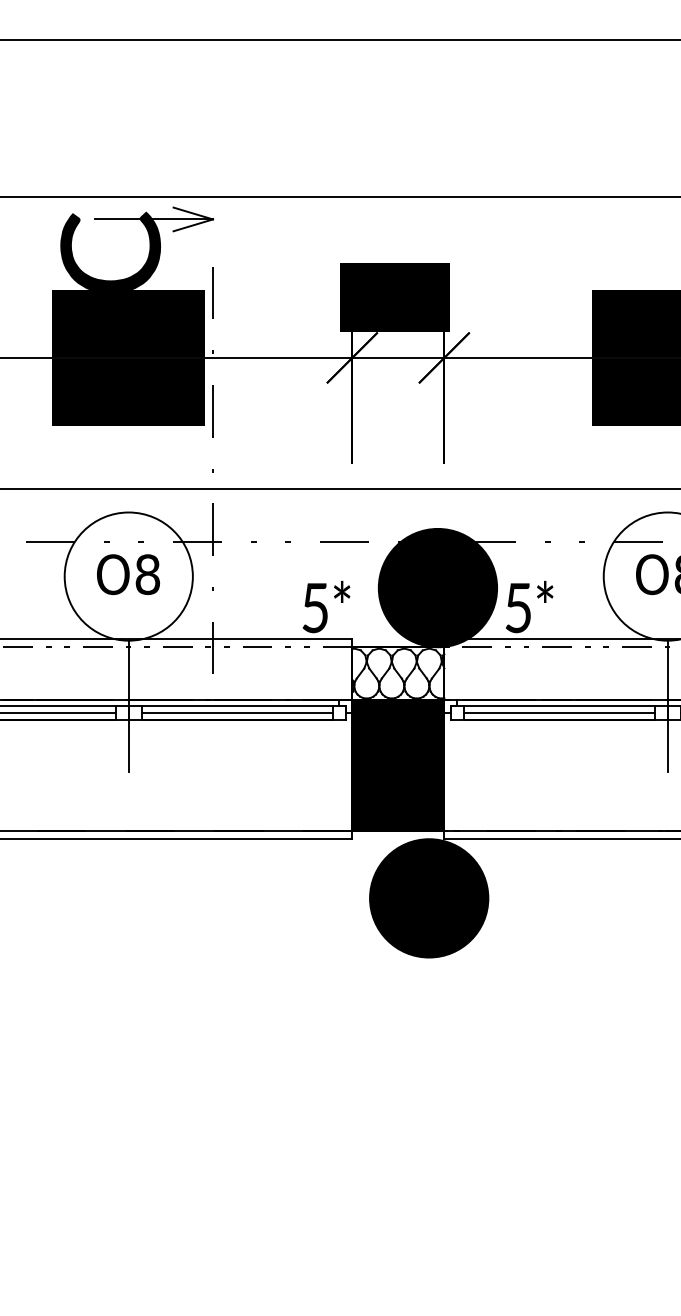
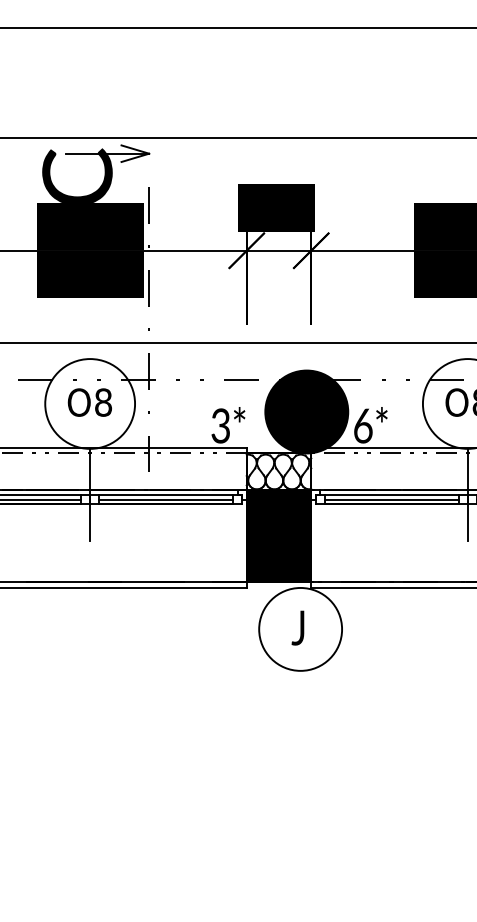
text: (314, 607) -> (220, 425), 5 -> 3
text: (518, 607) -> (363, 425), 5 -> 6
fill: (428, 897) -> (300, 628), removed

